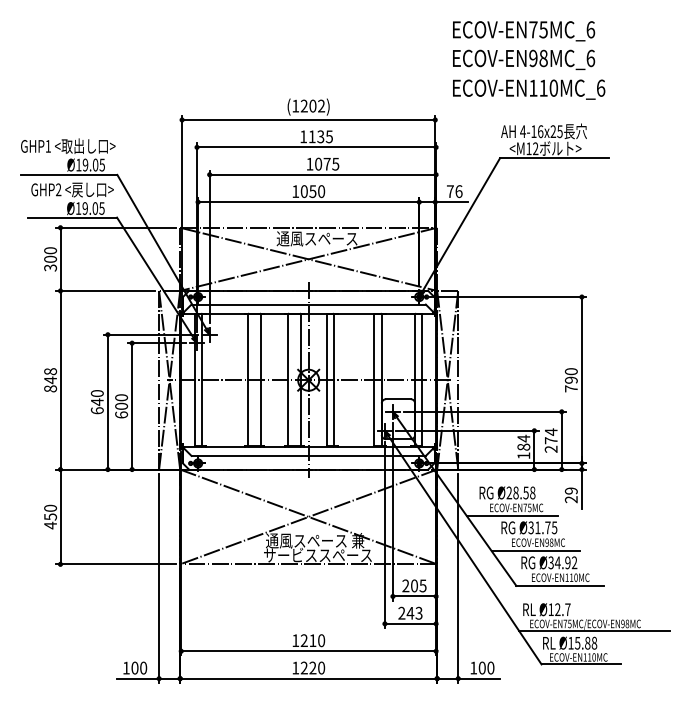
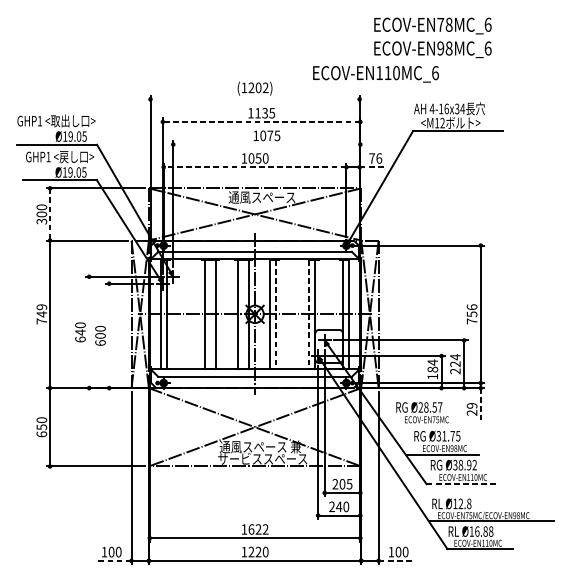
text: (543, 29) -> (449, 24), ECOV-EN75MC_6 -> ECOV-EN78MC_6
text: (529, 89) -> (376, 74), moved
line: (308, 119) -> (254, 98), removed
text: (556, 131) -> (459, 108), 4-16x25 -> 4-16x34
line: (316, 147) -> (261, 122), solid -> dashed
line: (322, 174) -> (266, 144), removed
text: (58, 189) -> (48, 156), GHP2 -> GHP1
line: (308, 202) -> (254, 167), solid -> dashed
line: (452, 202) -> (373, 167), solid -> dashed
line: (60, 259) -> (50, 214), solid -> dashed
text: (570, 375) -> (471, 310), 790 -> 756
text: (50, 380) -> (41, 314), 848 -> 749
line: (333, 380) -> (275, 314), solid -> dashed
line: (374, 380) -> (309, 314), solid -> dashed
line: (107, 401) -> (88, 331), removed
line: (132, 406) -> (109, 336), removed
text: (550, 440) -> (454, 364), 274 -> 224
line: (581, 489) -> (480, 404), solid -> dashed
text: (532, 492) -> (439, 407), Ø28.58 -> Ø28.57
line: (512, 516) -> (423, 426), removed
text: (50, 525) -> (41, 434), 450 -> 650
text: (557, 562) -> (460, 464), Ø34.92 -> Ø38.92
line: (560, 585) -> (463, 483), solid -> dashed
text: (567, 609) -> (468, 503), Ø12.7 -> Ø12.8
text: (418, 613) -> (345, 507), 243 -> 240
text: (312, 640) -> (258, 529), 1210 -> 1622
text: (577, 642) -> (477, 530), Ø15.88 -> Ø16.88
line: (138, 678) -> (114, 560), solid -> dashed
line: (479, 678) -> (396, 560), solid -> dashed

